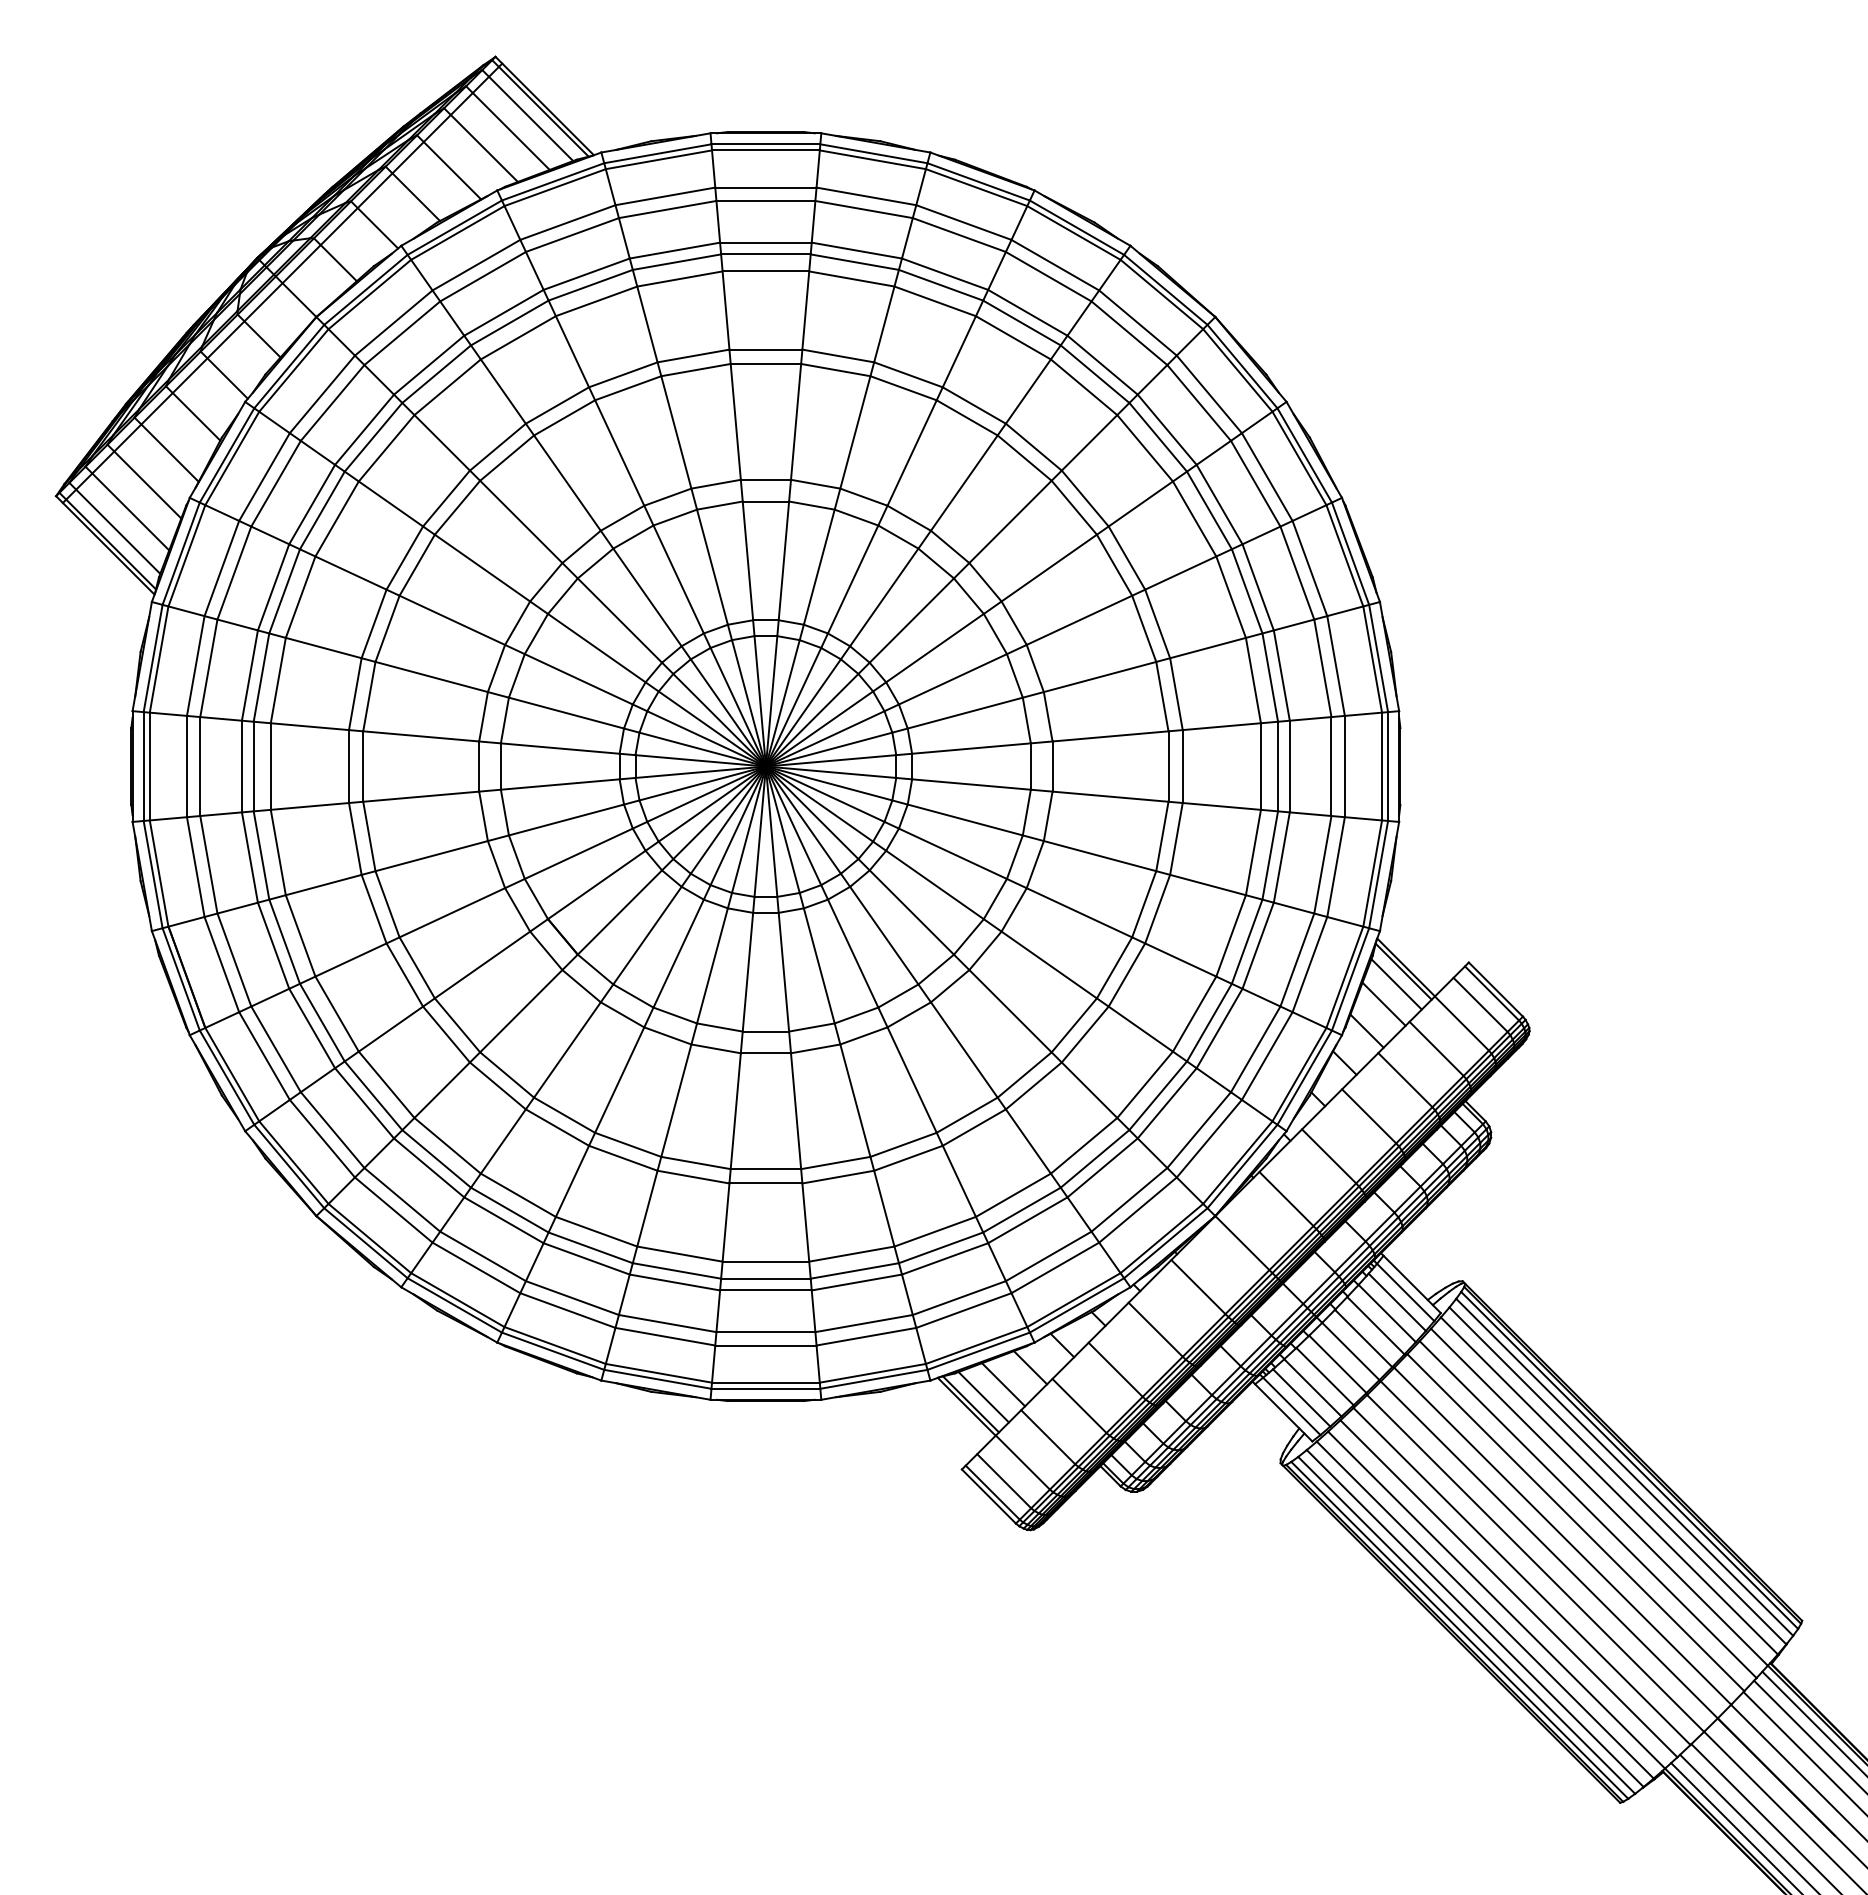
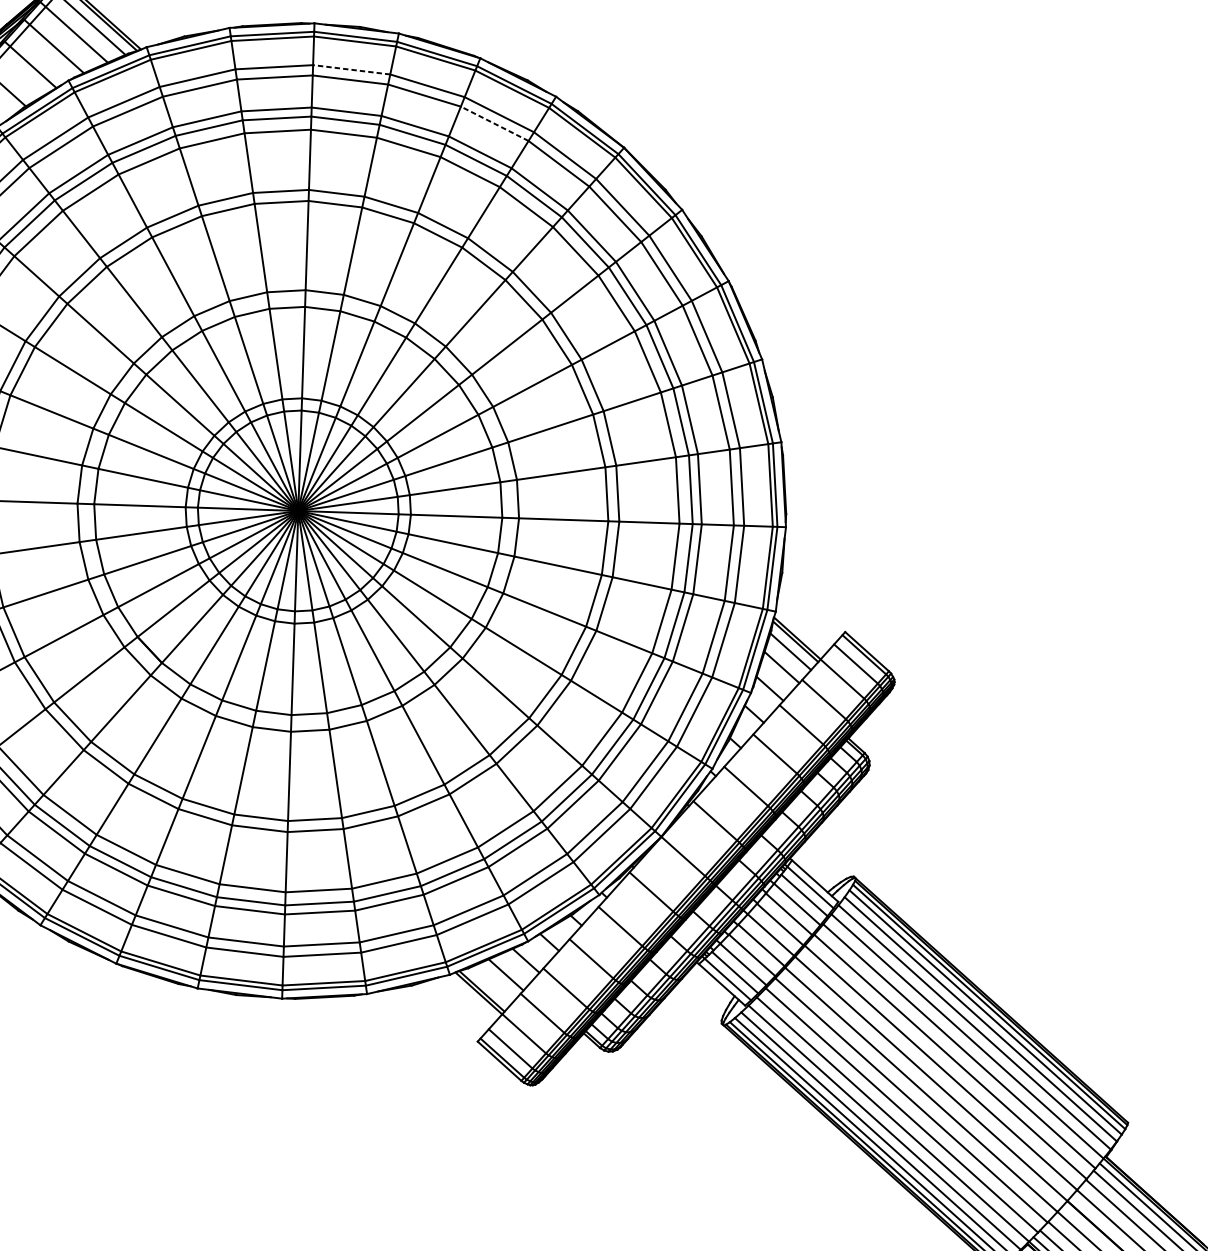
line: (866, 196) -> (351, 69), solid -> dashed
line: (1048, 276) -> (494, 123), solid -> dashed
line: (983, 1397) -> (491, 985), removed

